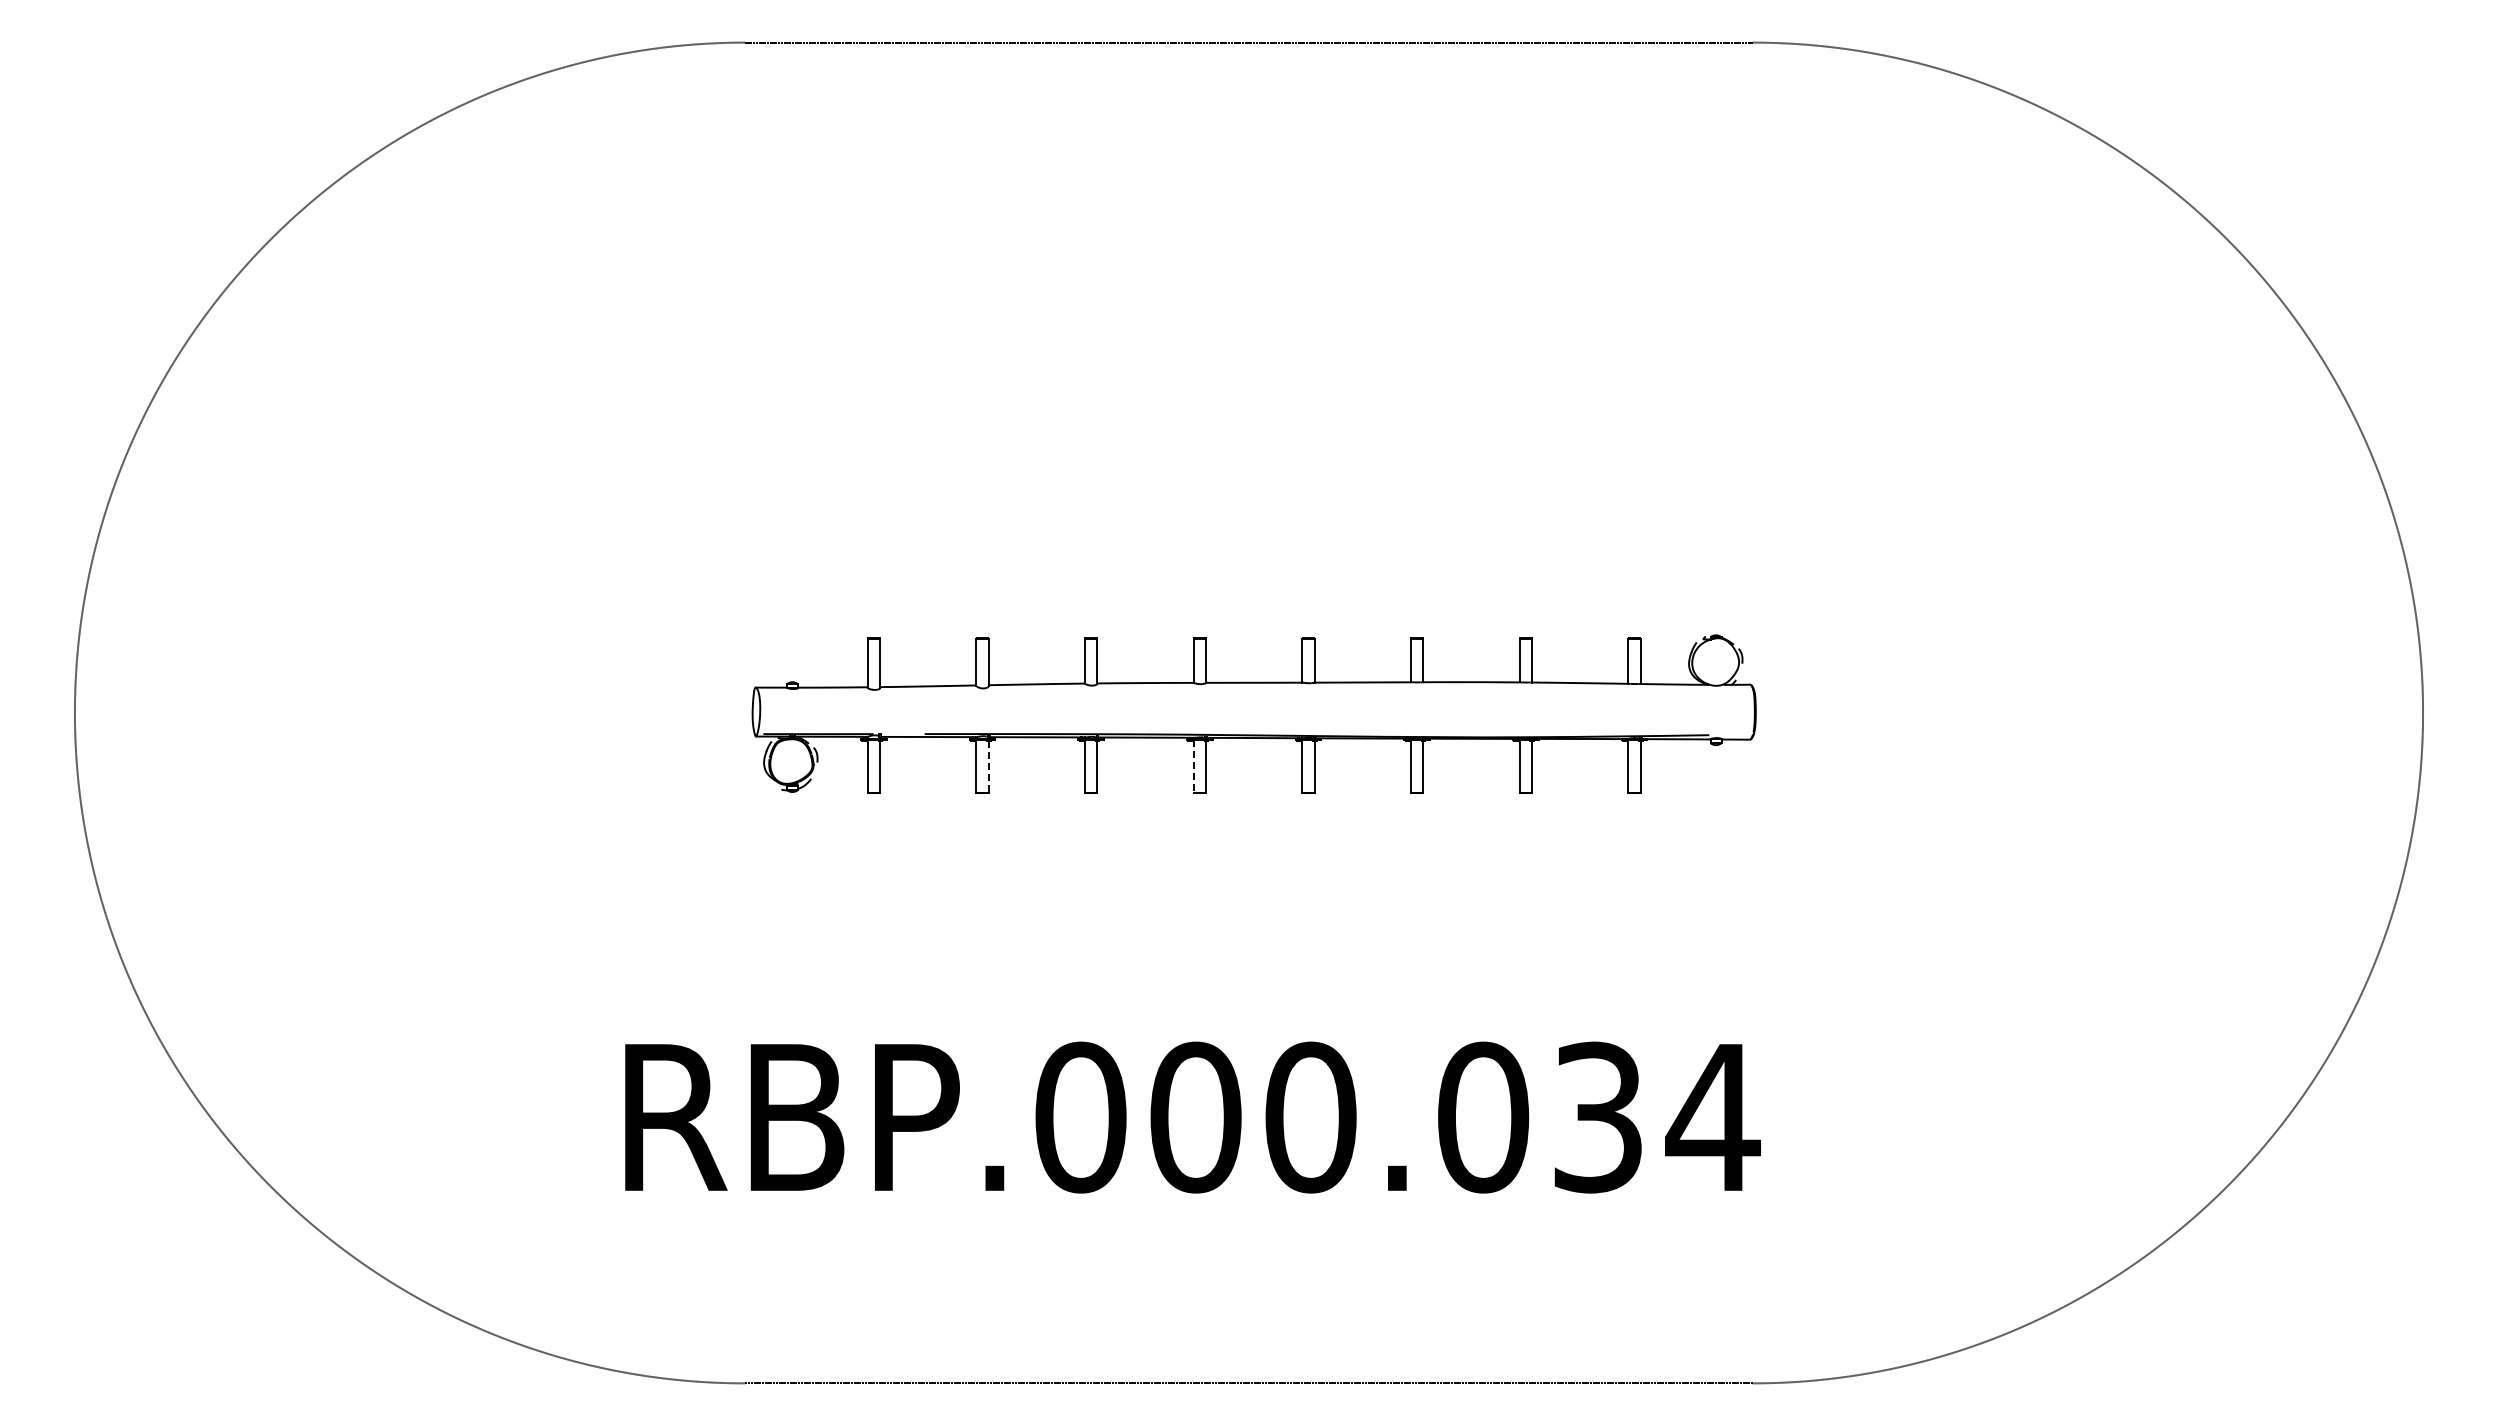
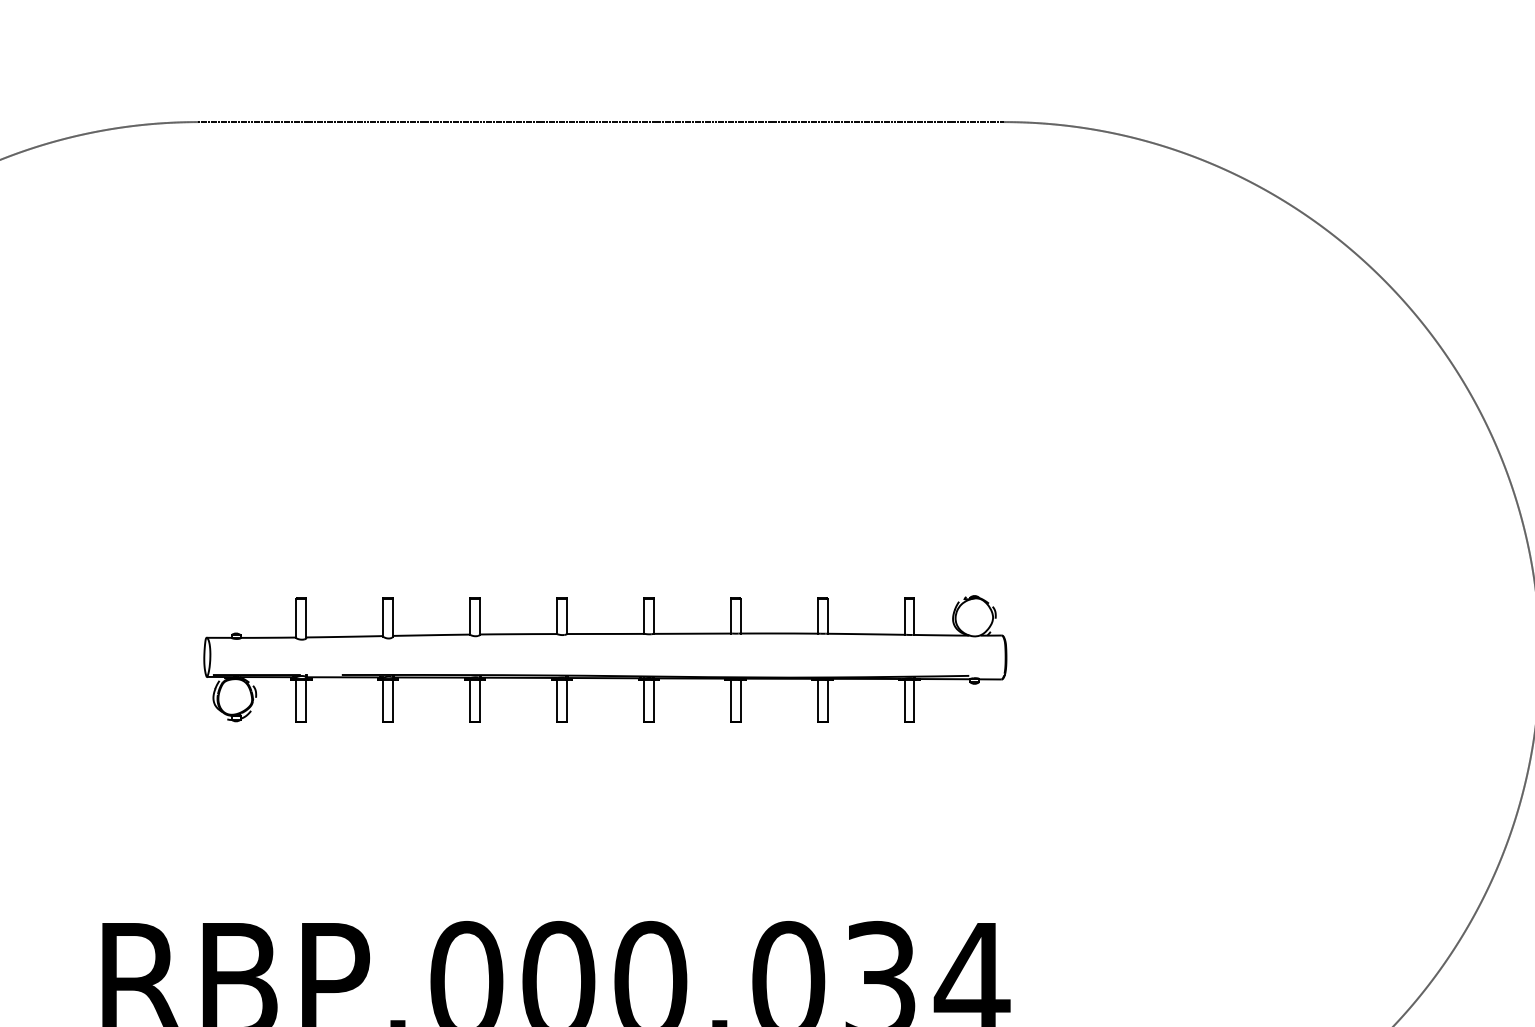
line: (988, 766) -> (392, 700), dashed -> solid
line: (1193, 767) -> (556, 701), dashed -> solid

